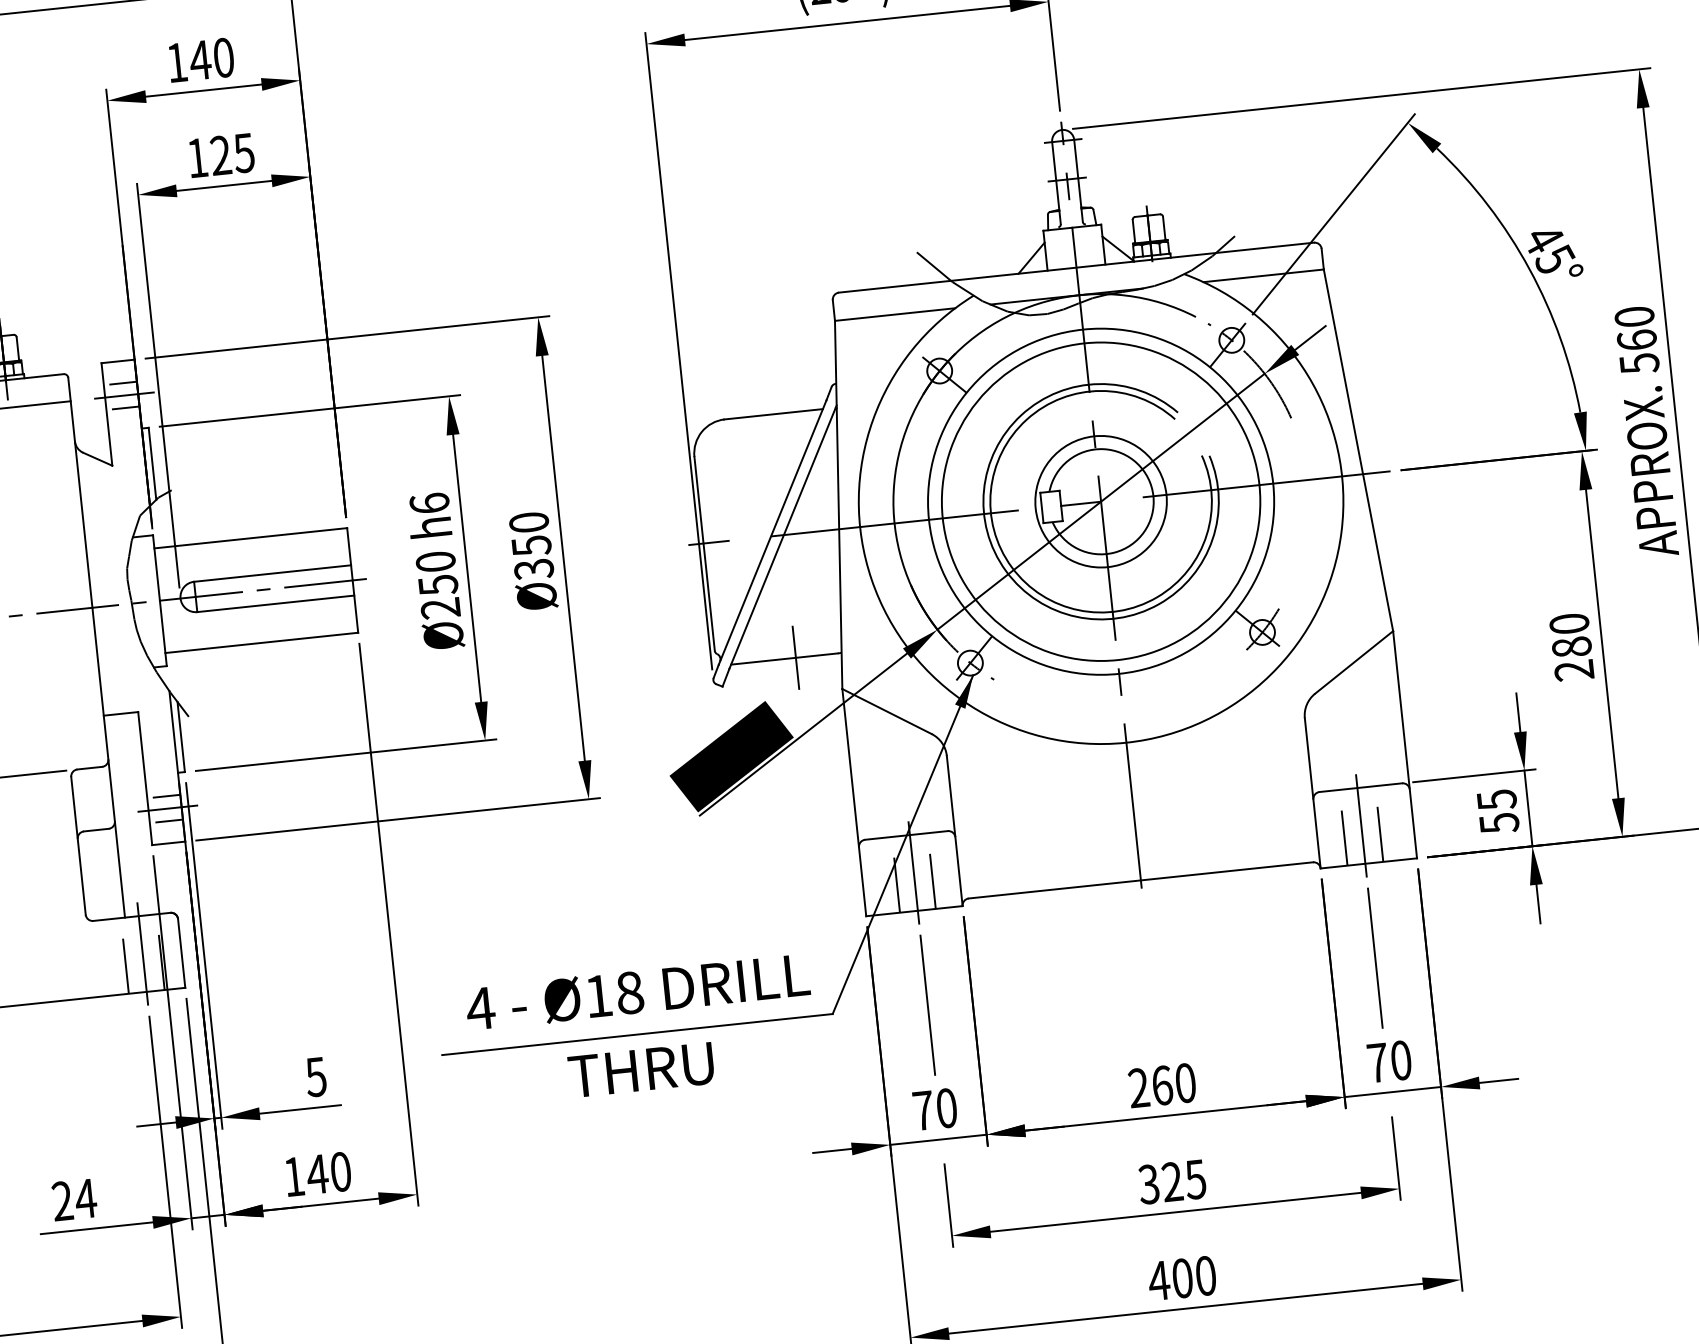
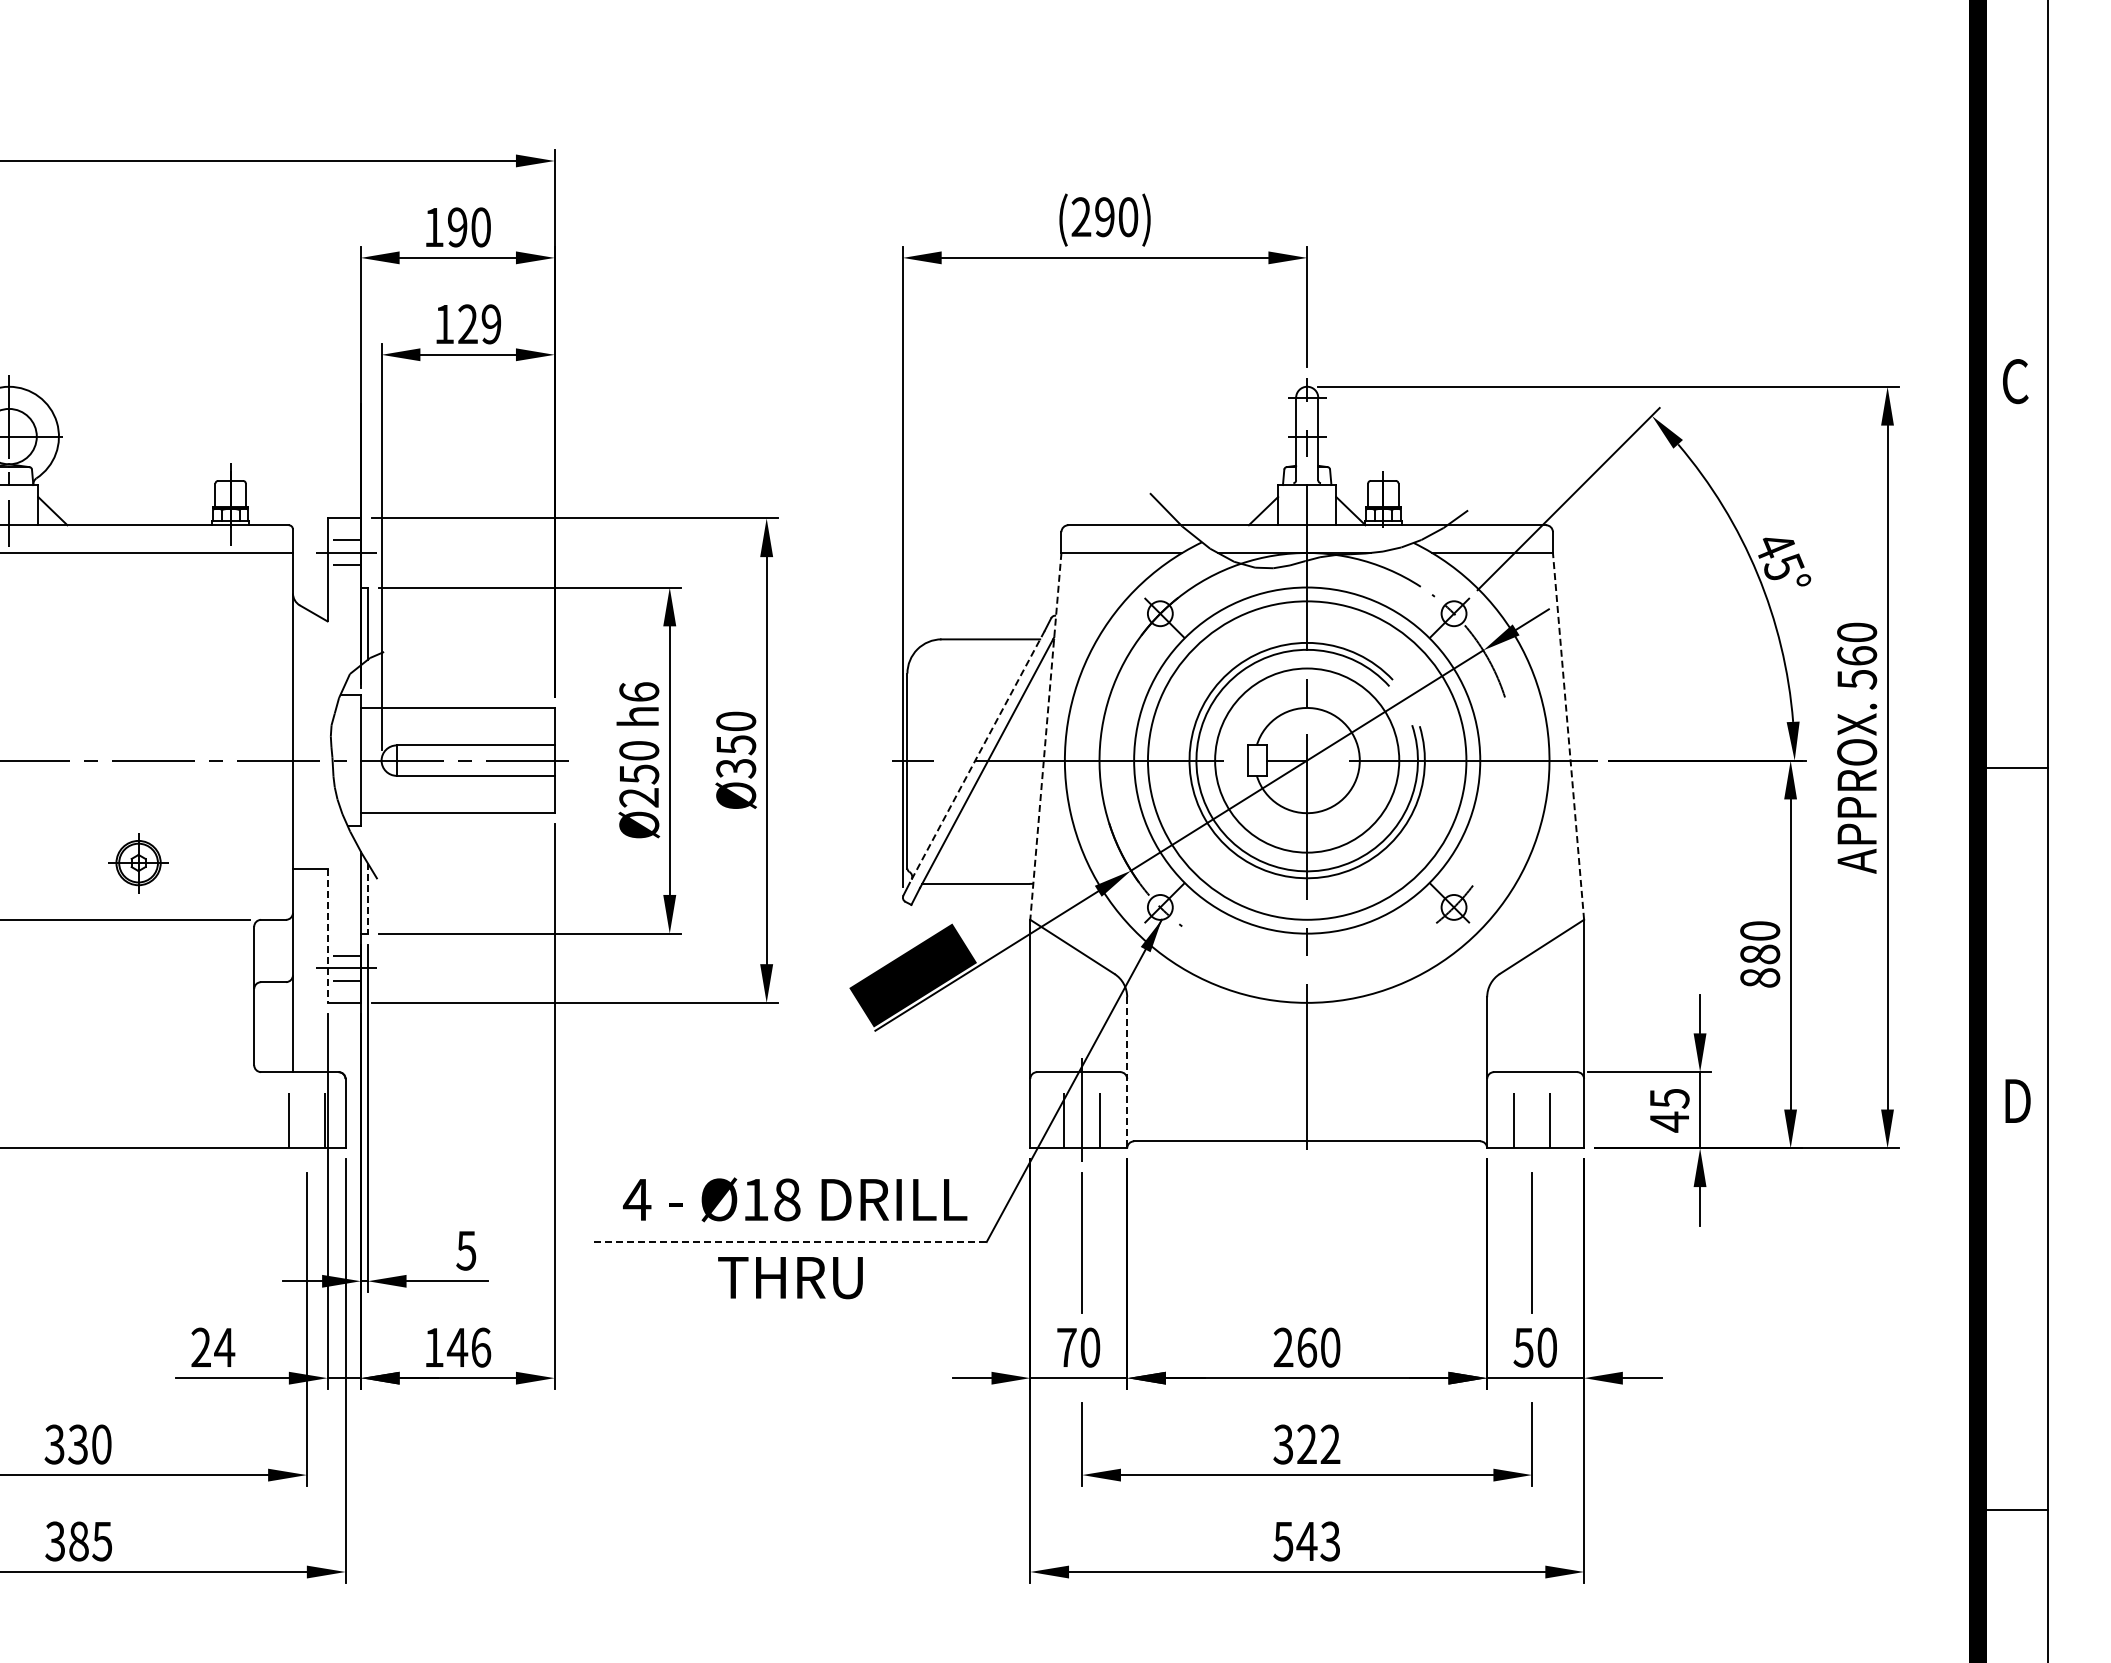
text: (200, 60) -> (457, 227), 140 -> 190
text: (244, 153) -> (491, 324), 125 -> 129
line: (1358, 449) -> (1568, 735), solid -> dashed
circle: (1100, 501) -> (1306, 760), size x1.4
line: (838, 505) -> (1045, 736), solid -> dashed
line: (772, 532) -> (977, 756), solid -> dashed
line: (796, 657) -> (987, 883), removed
text: (1574, 670) -> (1760, 977), 280 -> 880
line: (180, 737) -> (367, 898), solid -> dashed
line: (145, 778) -> (327, 935), solid -> dashed
text: (1499, 822) -> (1669, 1121), 55 -> 45
line: (1361, 826) -> (1532, 1110), removed
line: (954, 830) -> (1127, 1072), solid -> dashed
line: (142, 954) -> (306, 1110), removed
line: (637, 1035) -> (790, 1242), solid -> dashed
text: (1377, 1062) -> (1523, 1347), 70 -> 50
text: (341, 1171) -> (481, 1347), 140 -> 146
text: (1195, 1179) -> (1330, 1444), 325 -> 322
text: (1182, 1278) -> (1306, 1541), 400 -> 543

